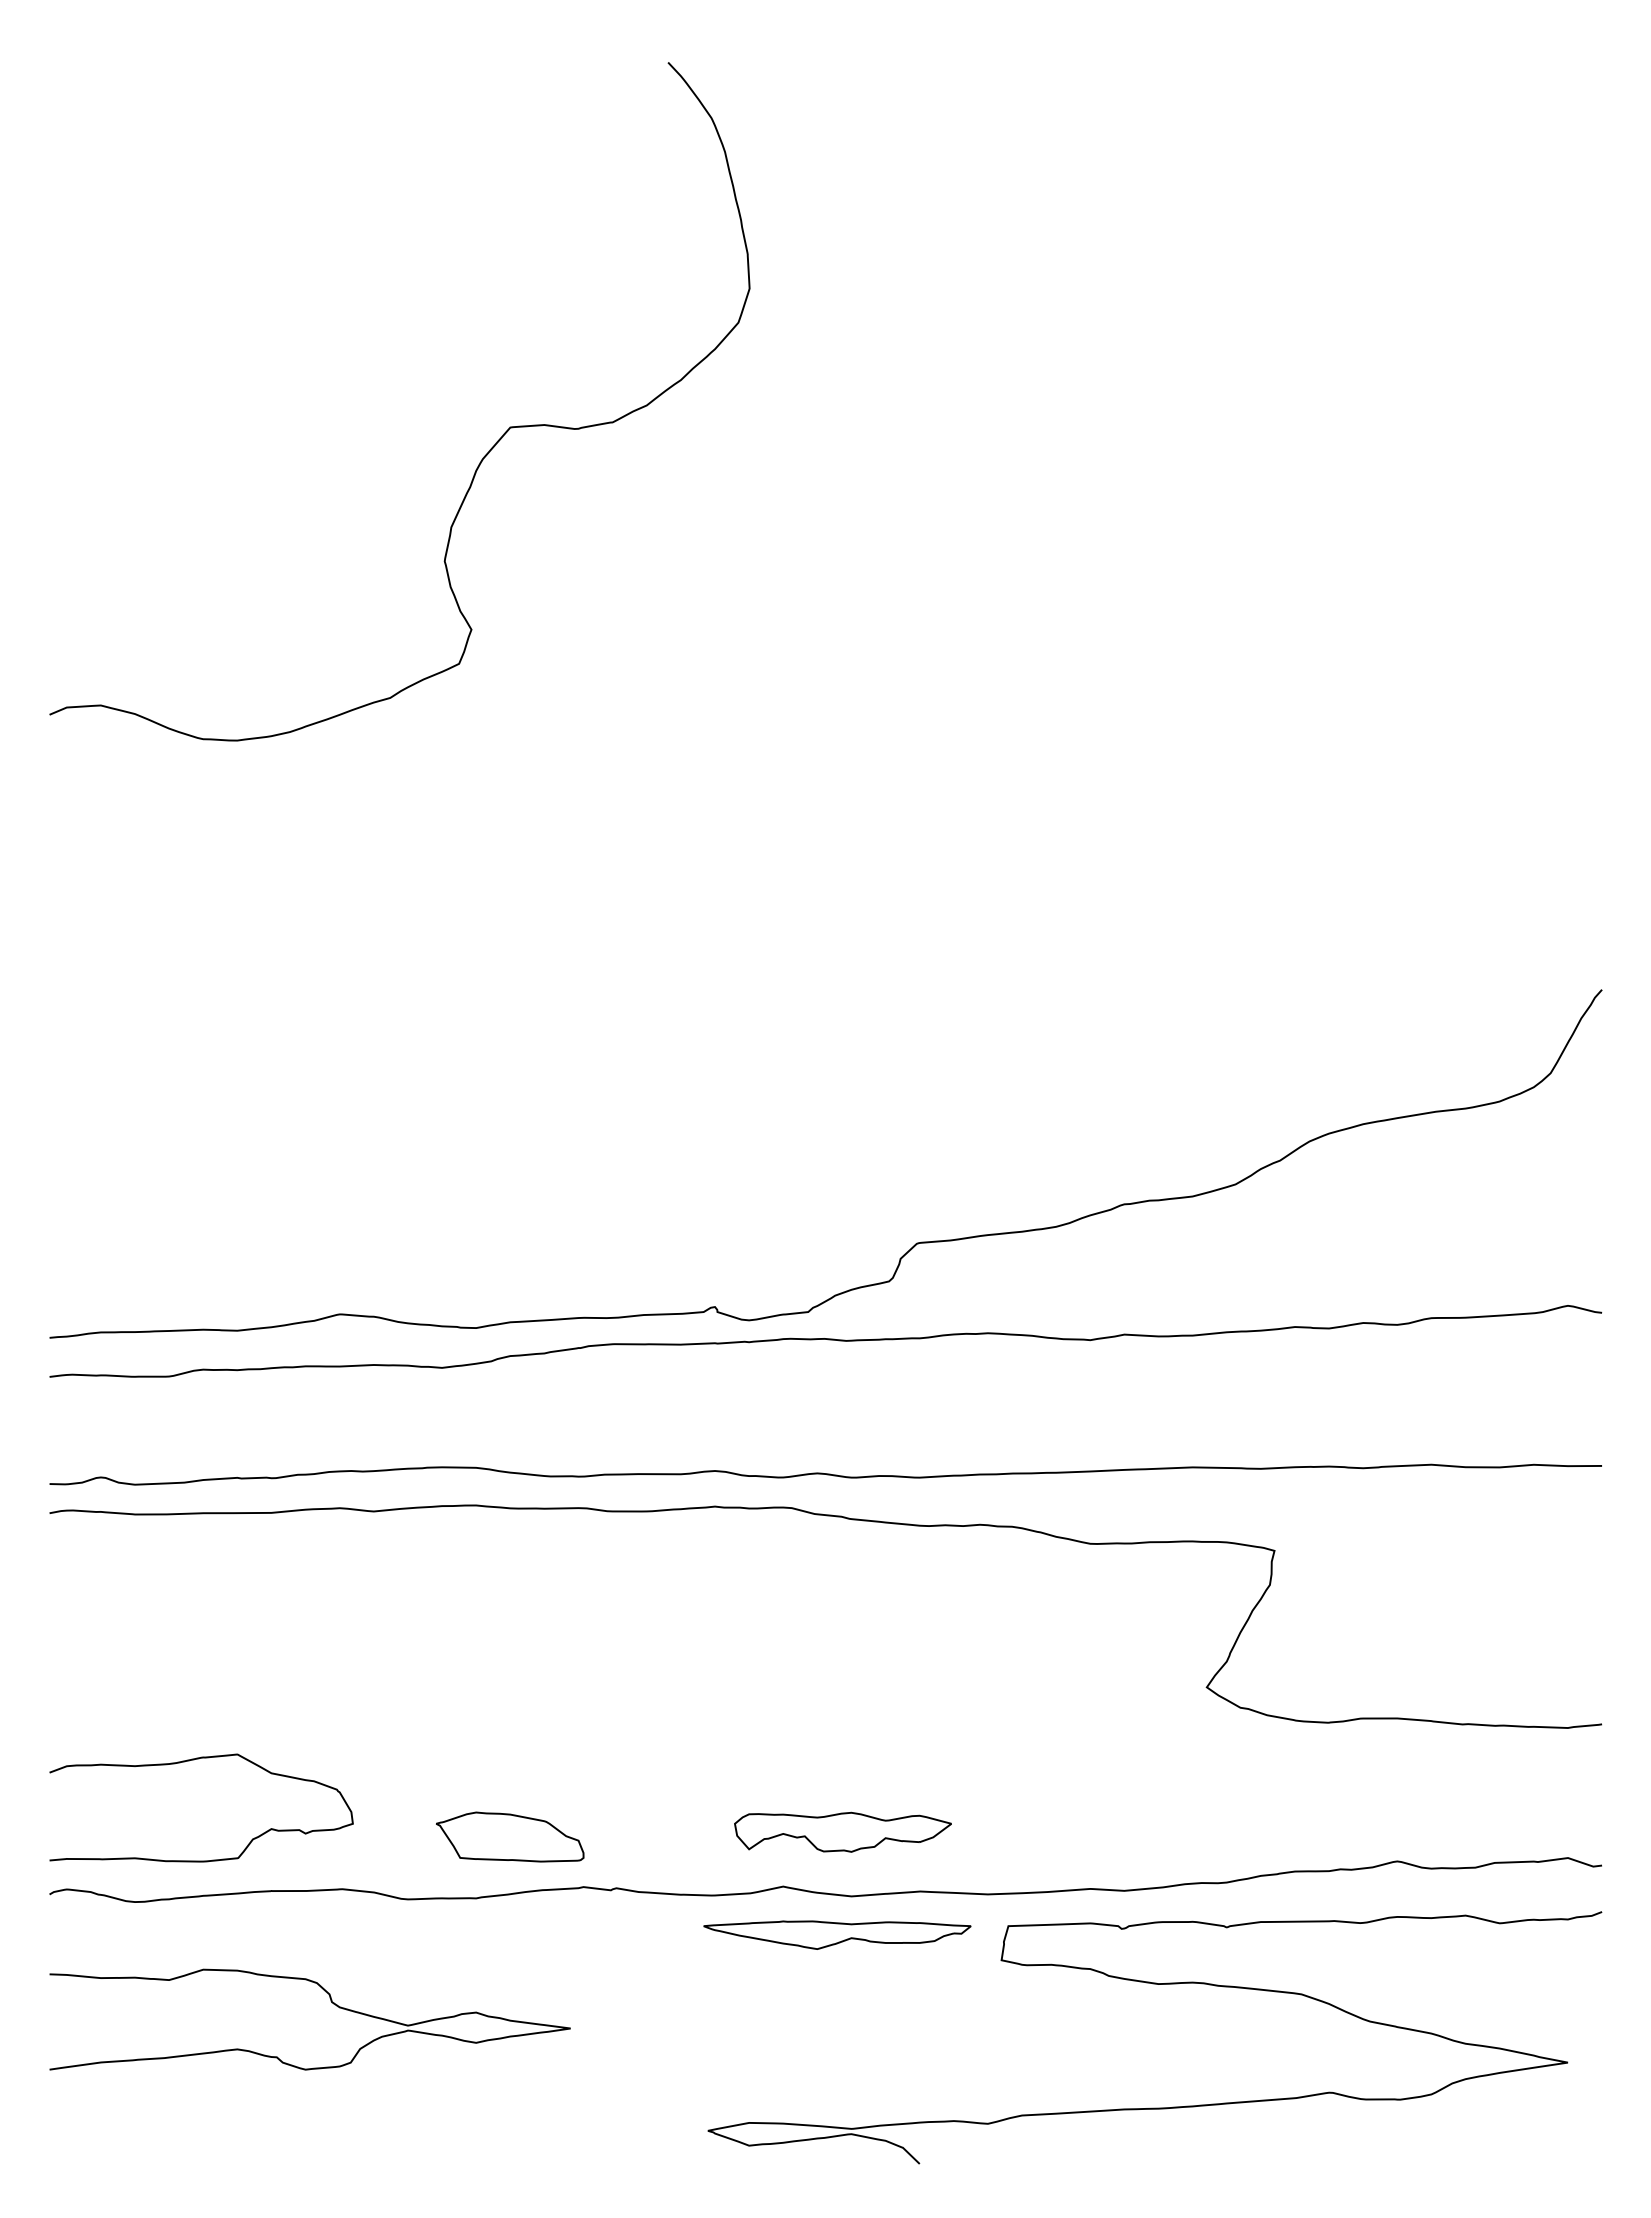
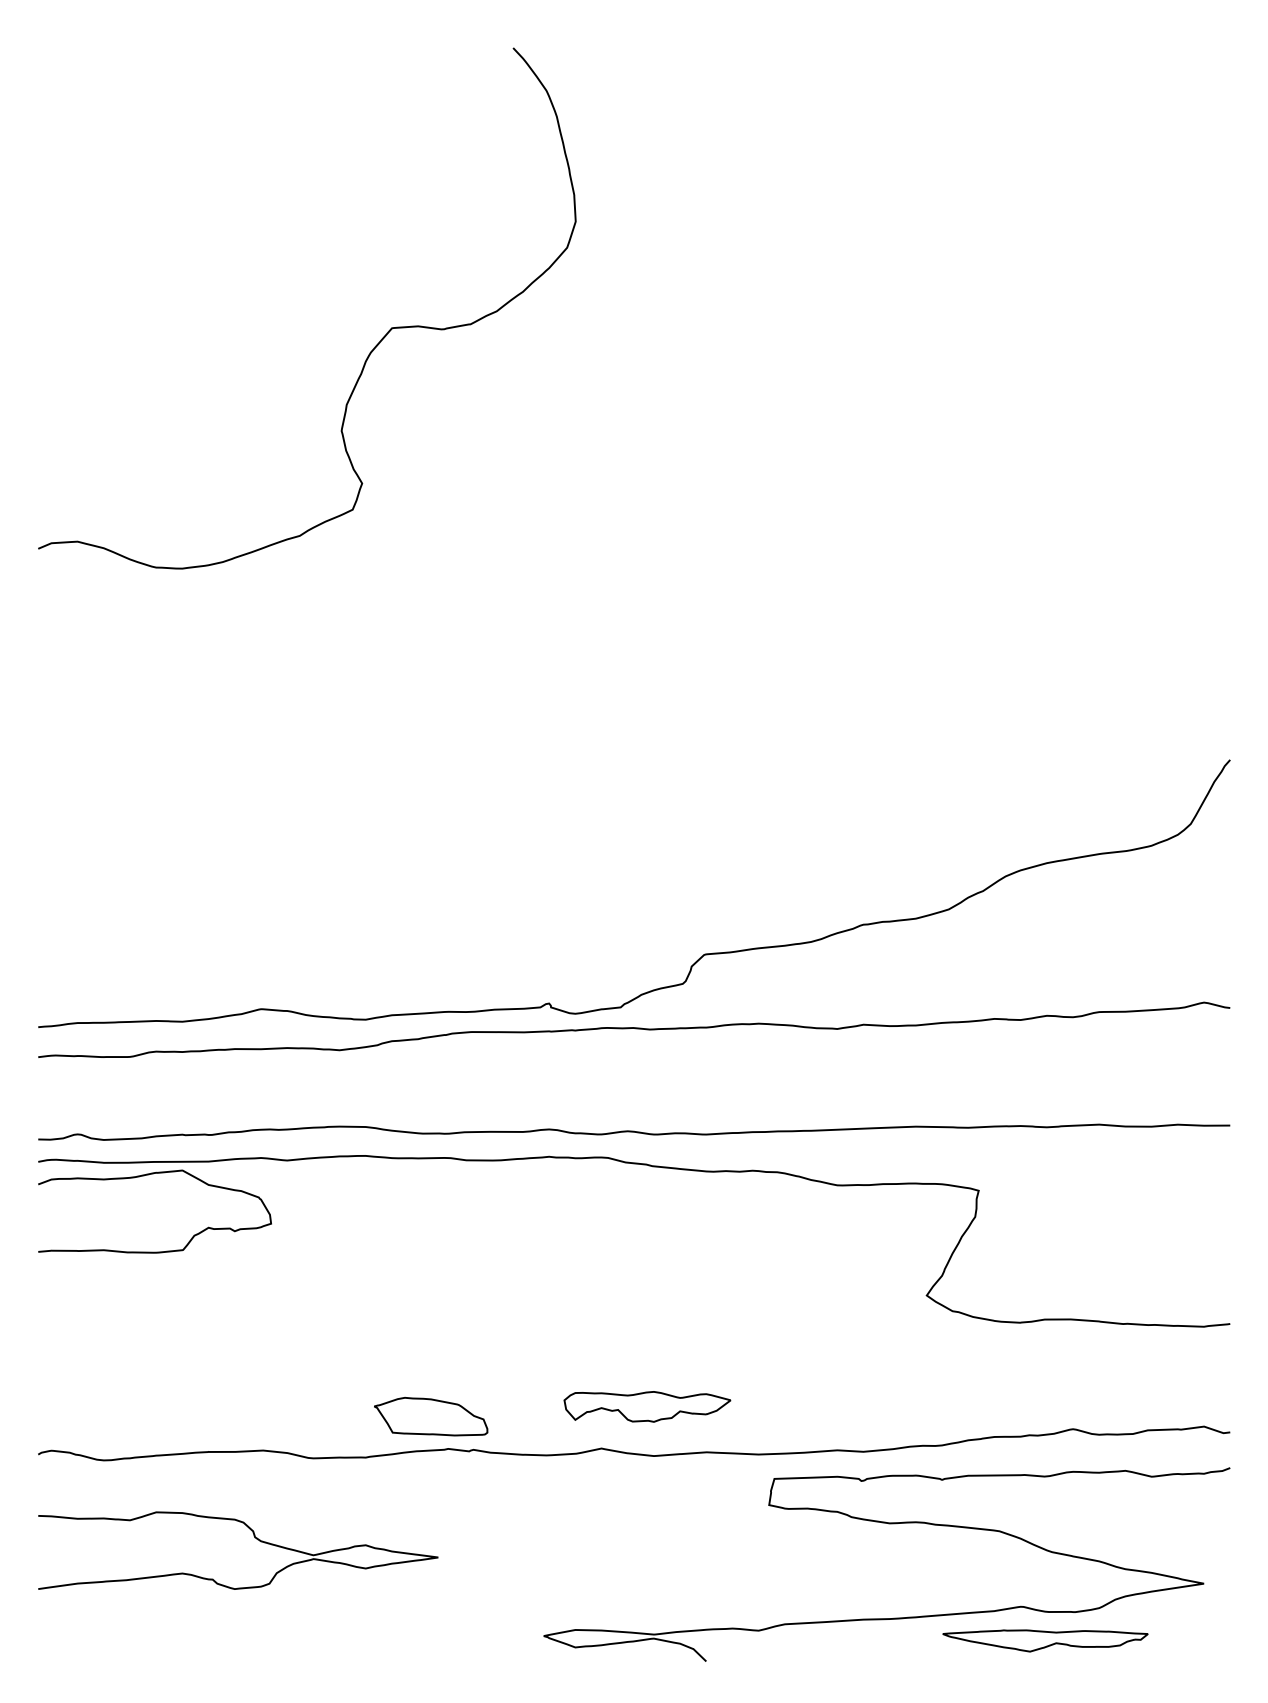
curve: (194, 1760) -> (149, 1175), moved
part: (510, 1836) -> (431, 1416), moved
part: (837, 1934) -> (1045, 1640), moved

